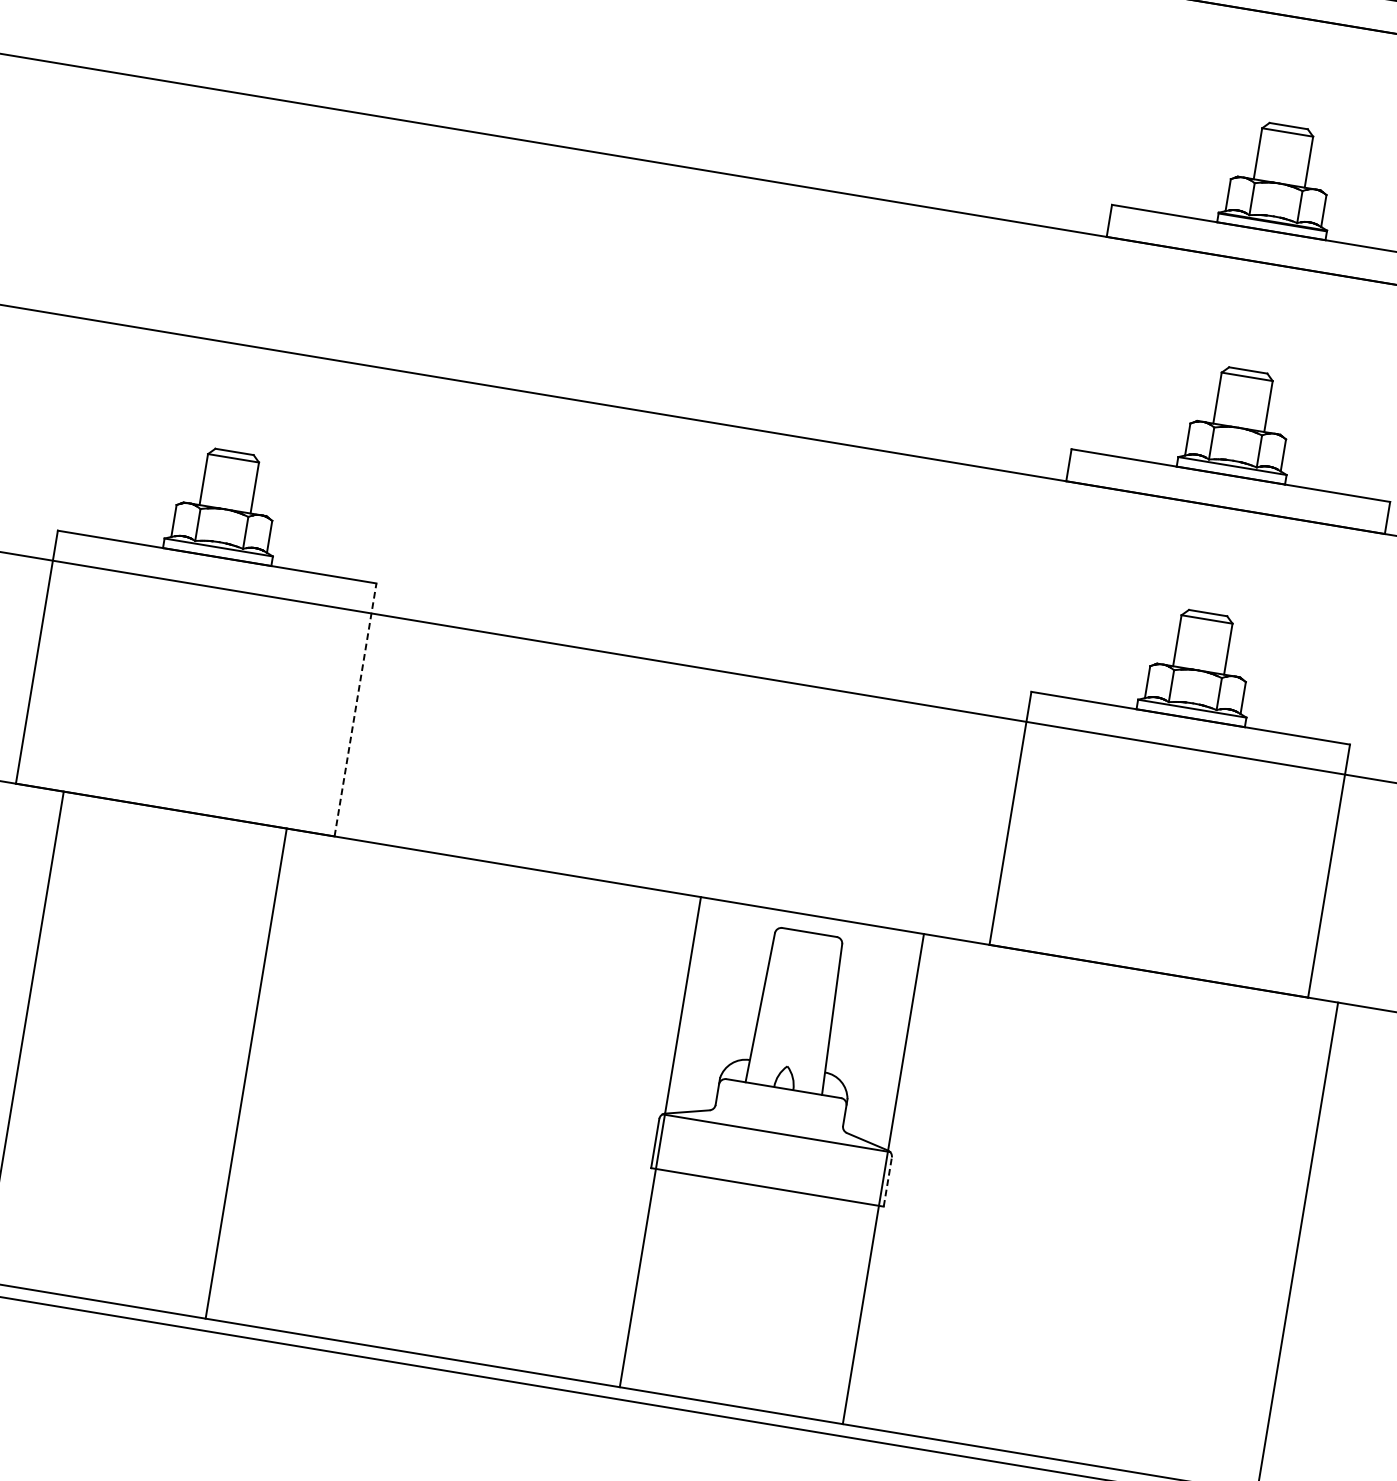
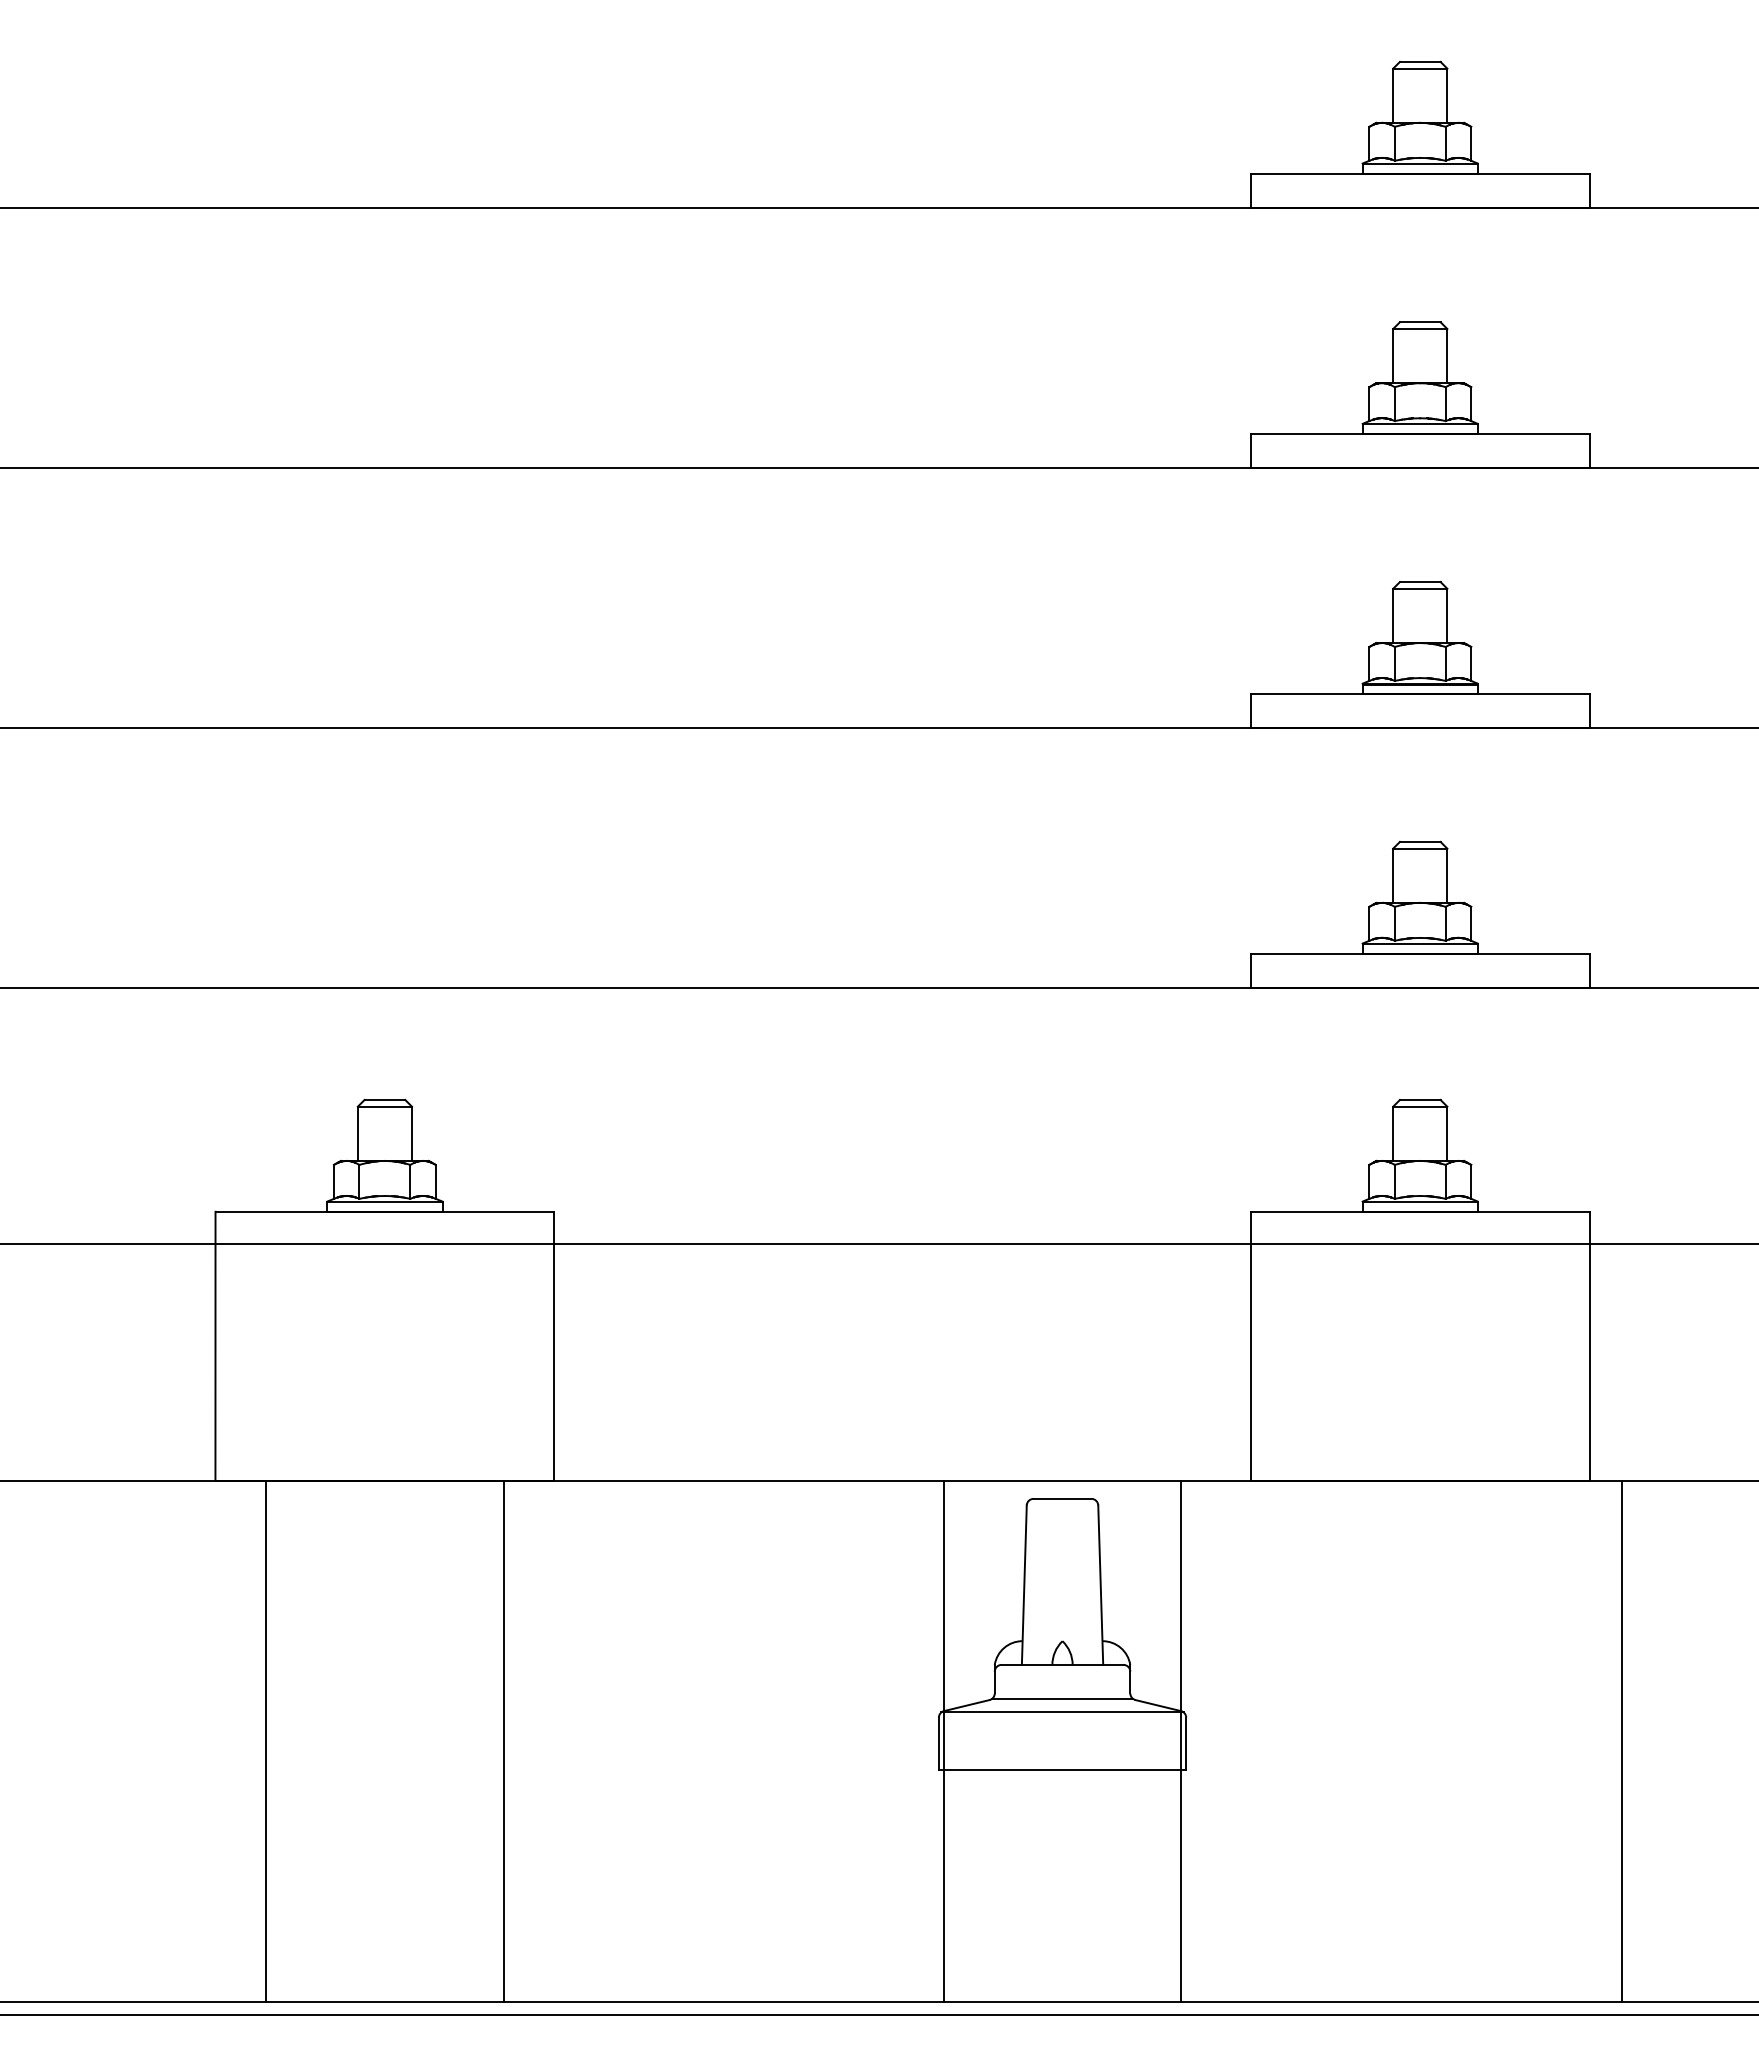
line: (355, 710) -> (554, 1346), dashed -> solid
line: (778, 1120) -> (1062, 1698), added
line: (888, 1181) -> (1186, 1743), dashed -> solid

